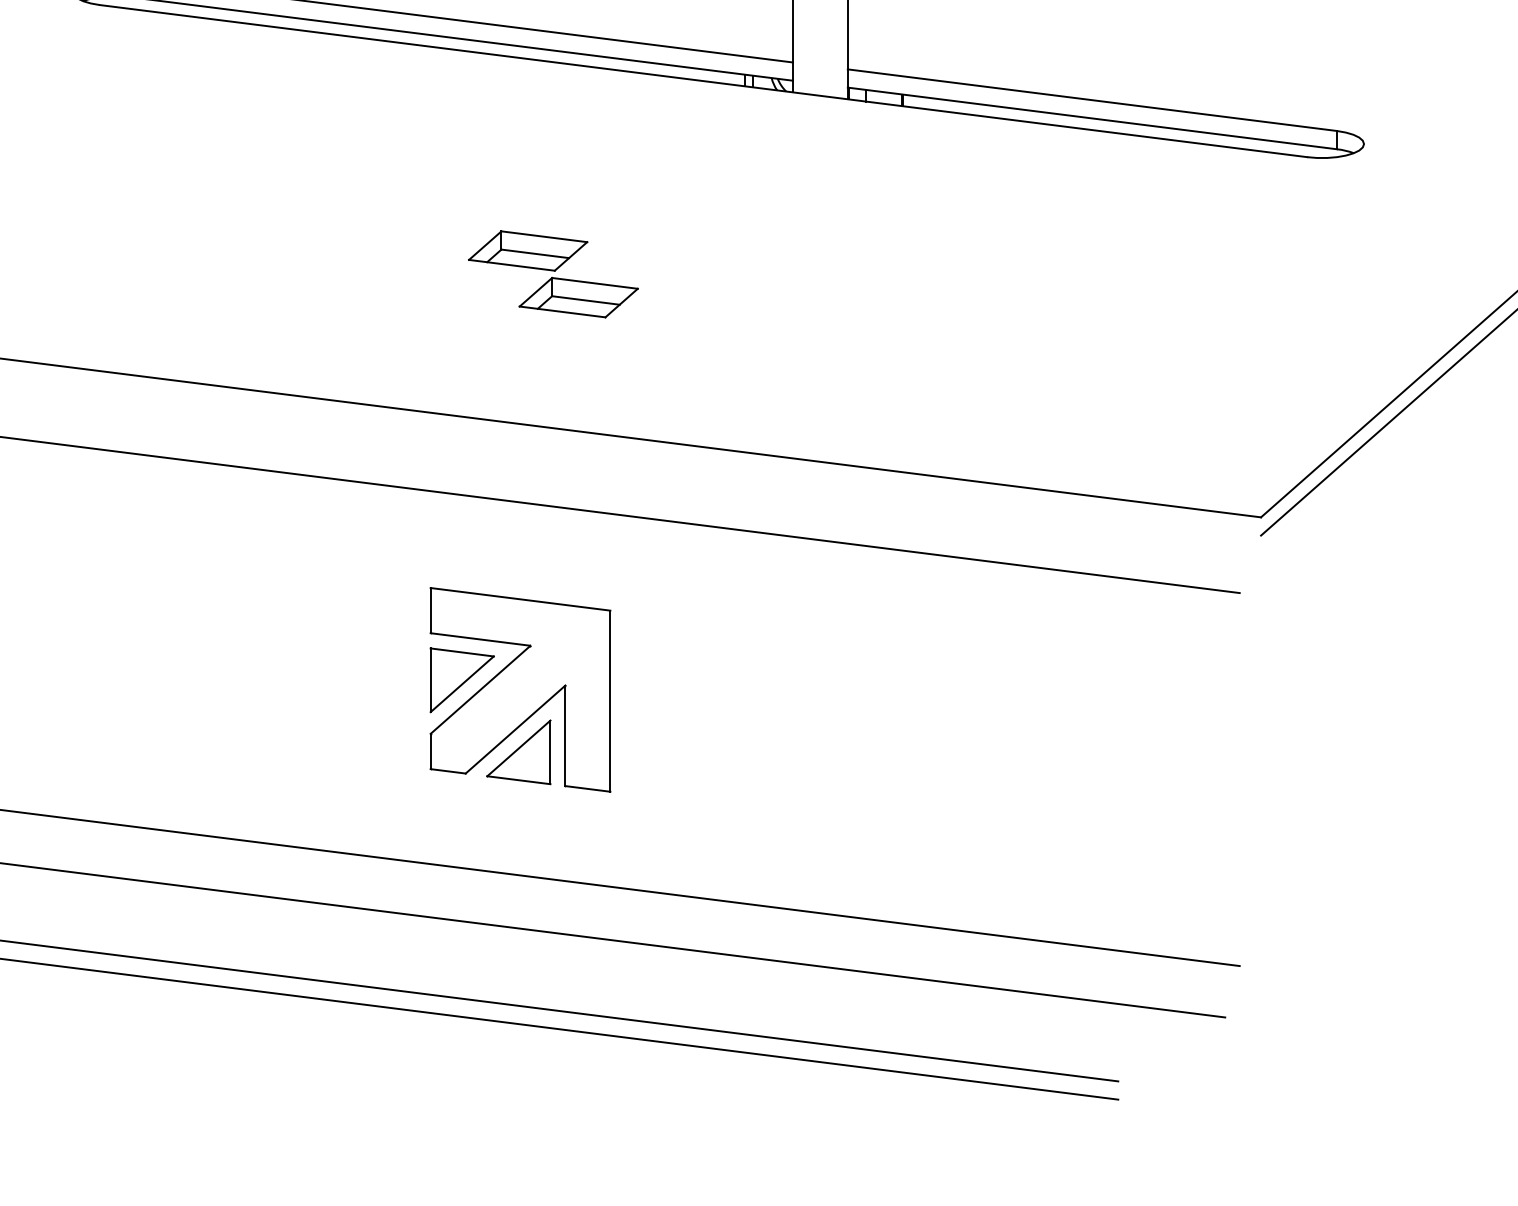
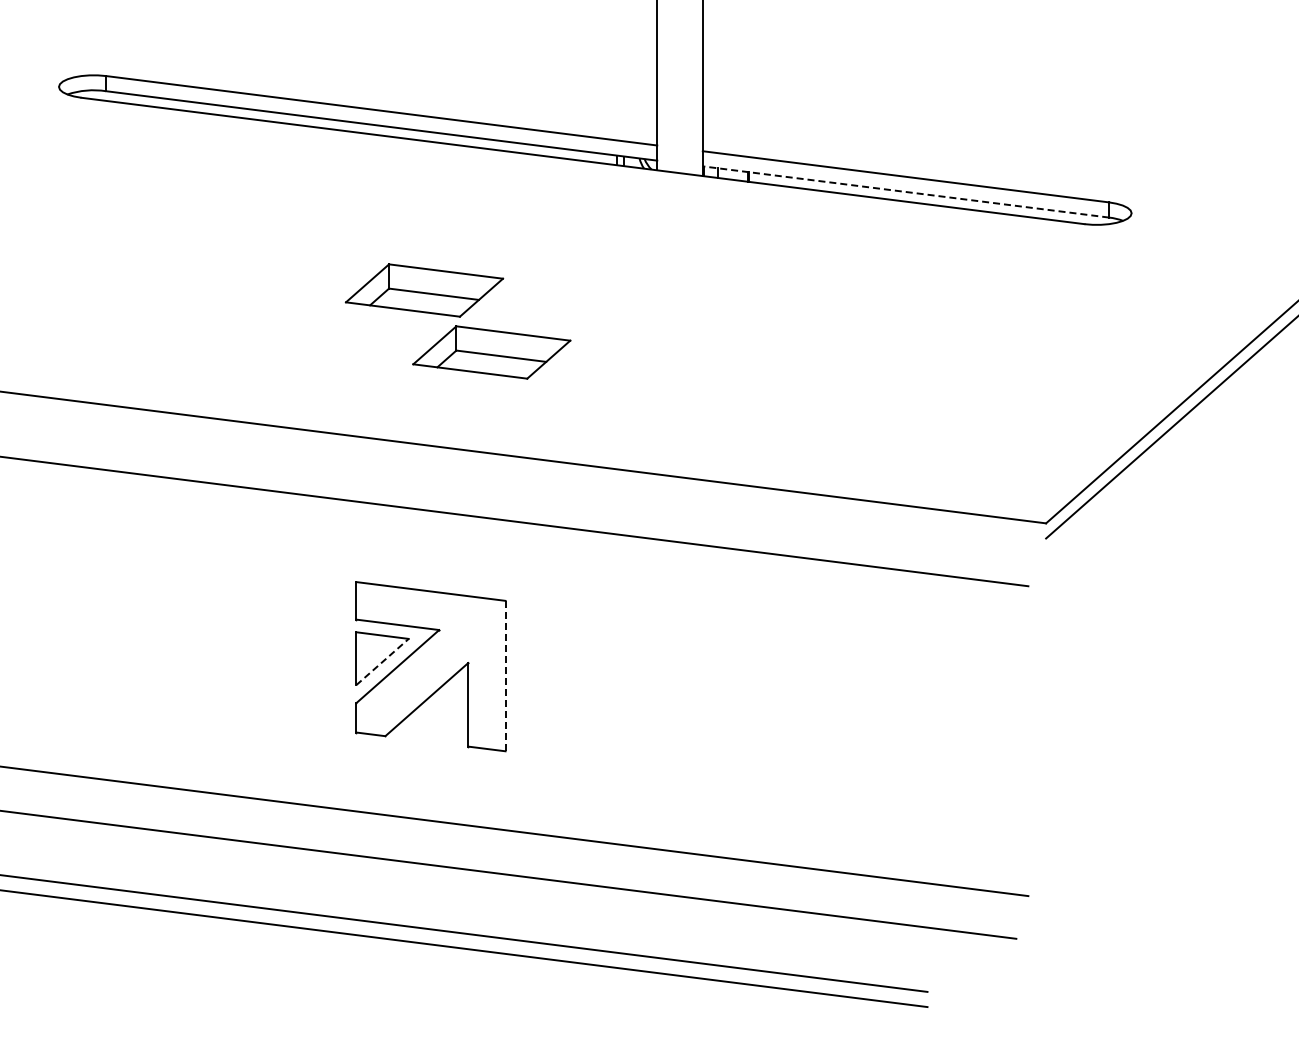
line: (1091, 117) -> (905, 191), solid -> dashed
part: (553, 274) -> (458, 321), size x1.6
line: (462, 684) -> (382, 662), solid -> dashed
line: (610, 700) -> (505, 675), solid -> dashed
part: (518, 752) -> (429, 718), removed

